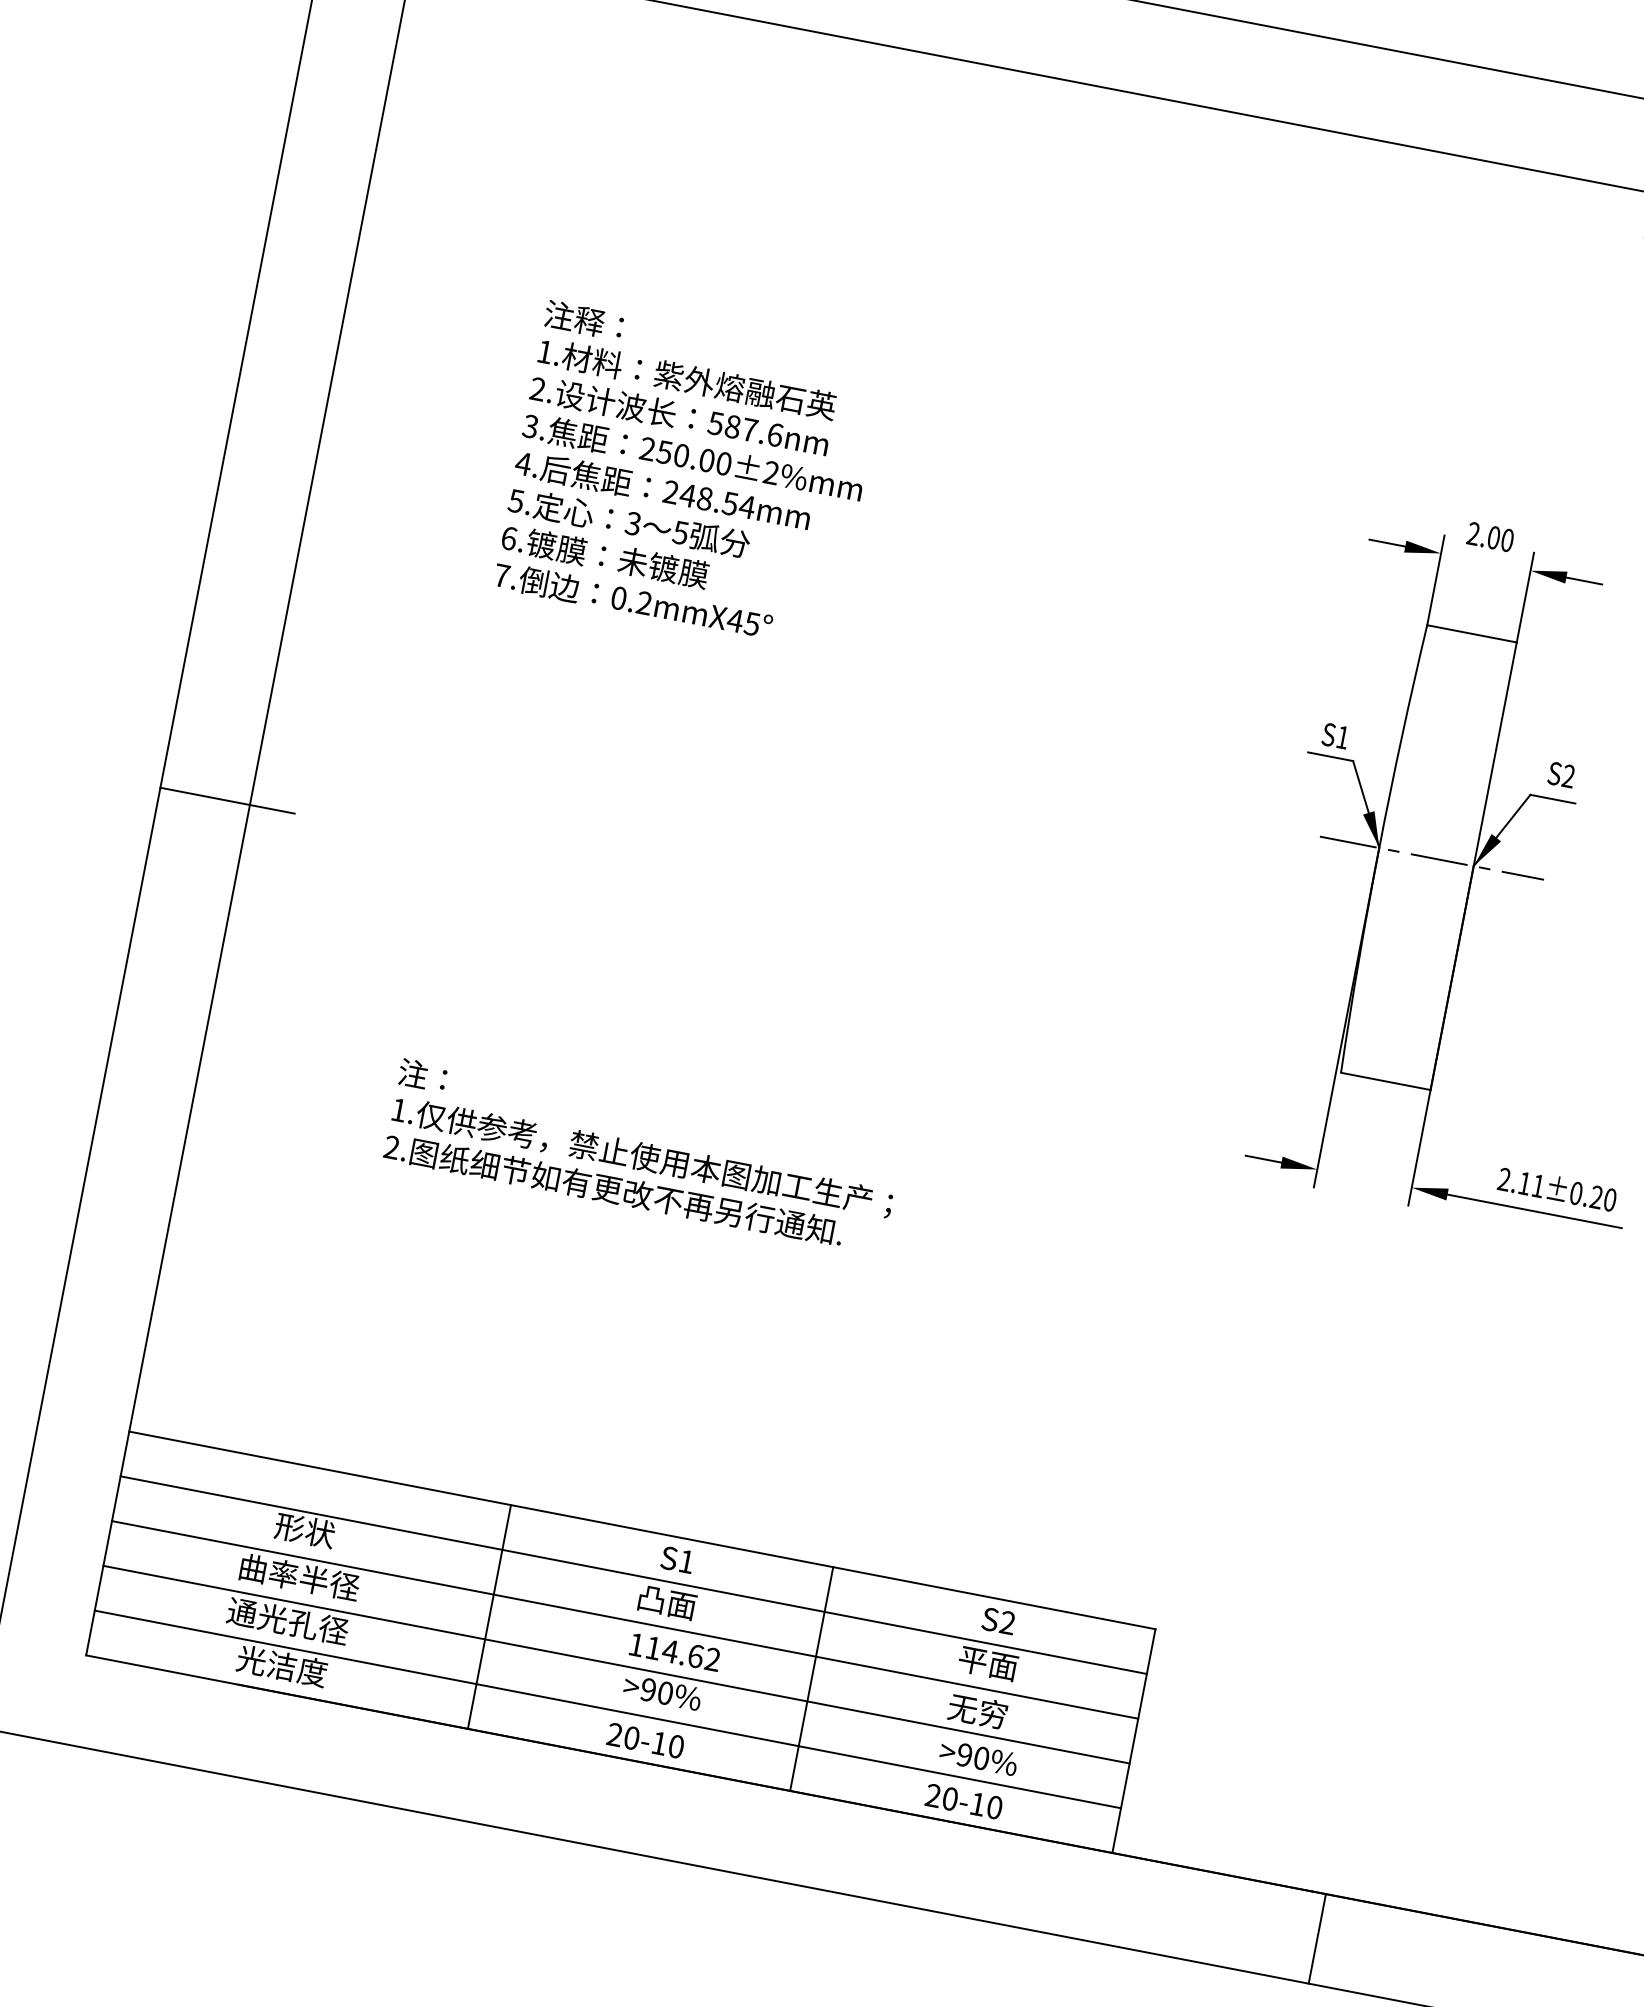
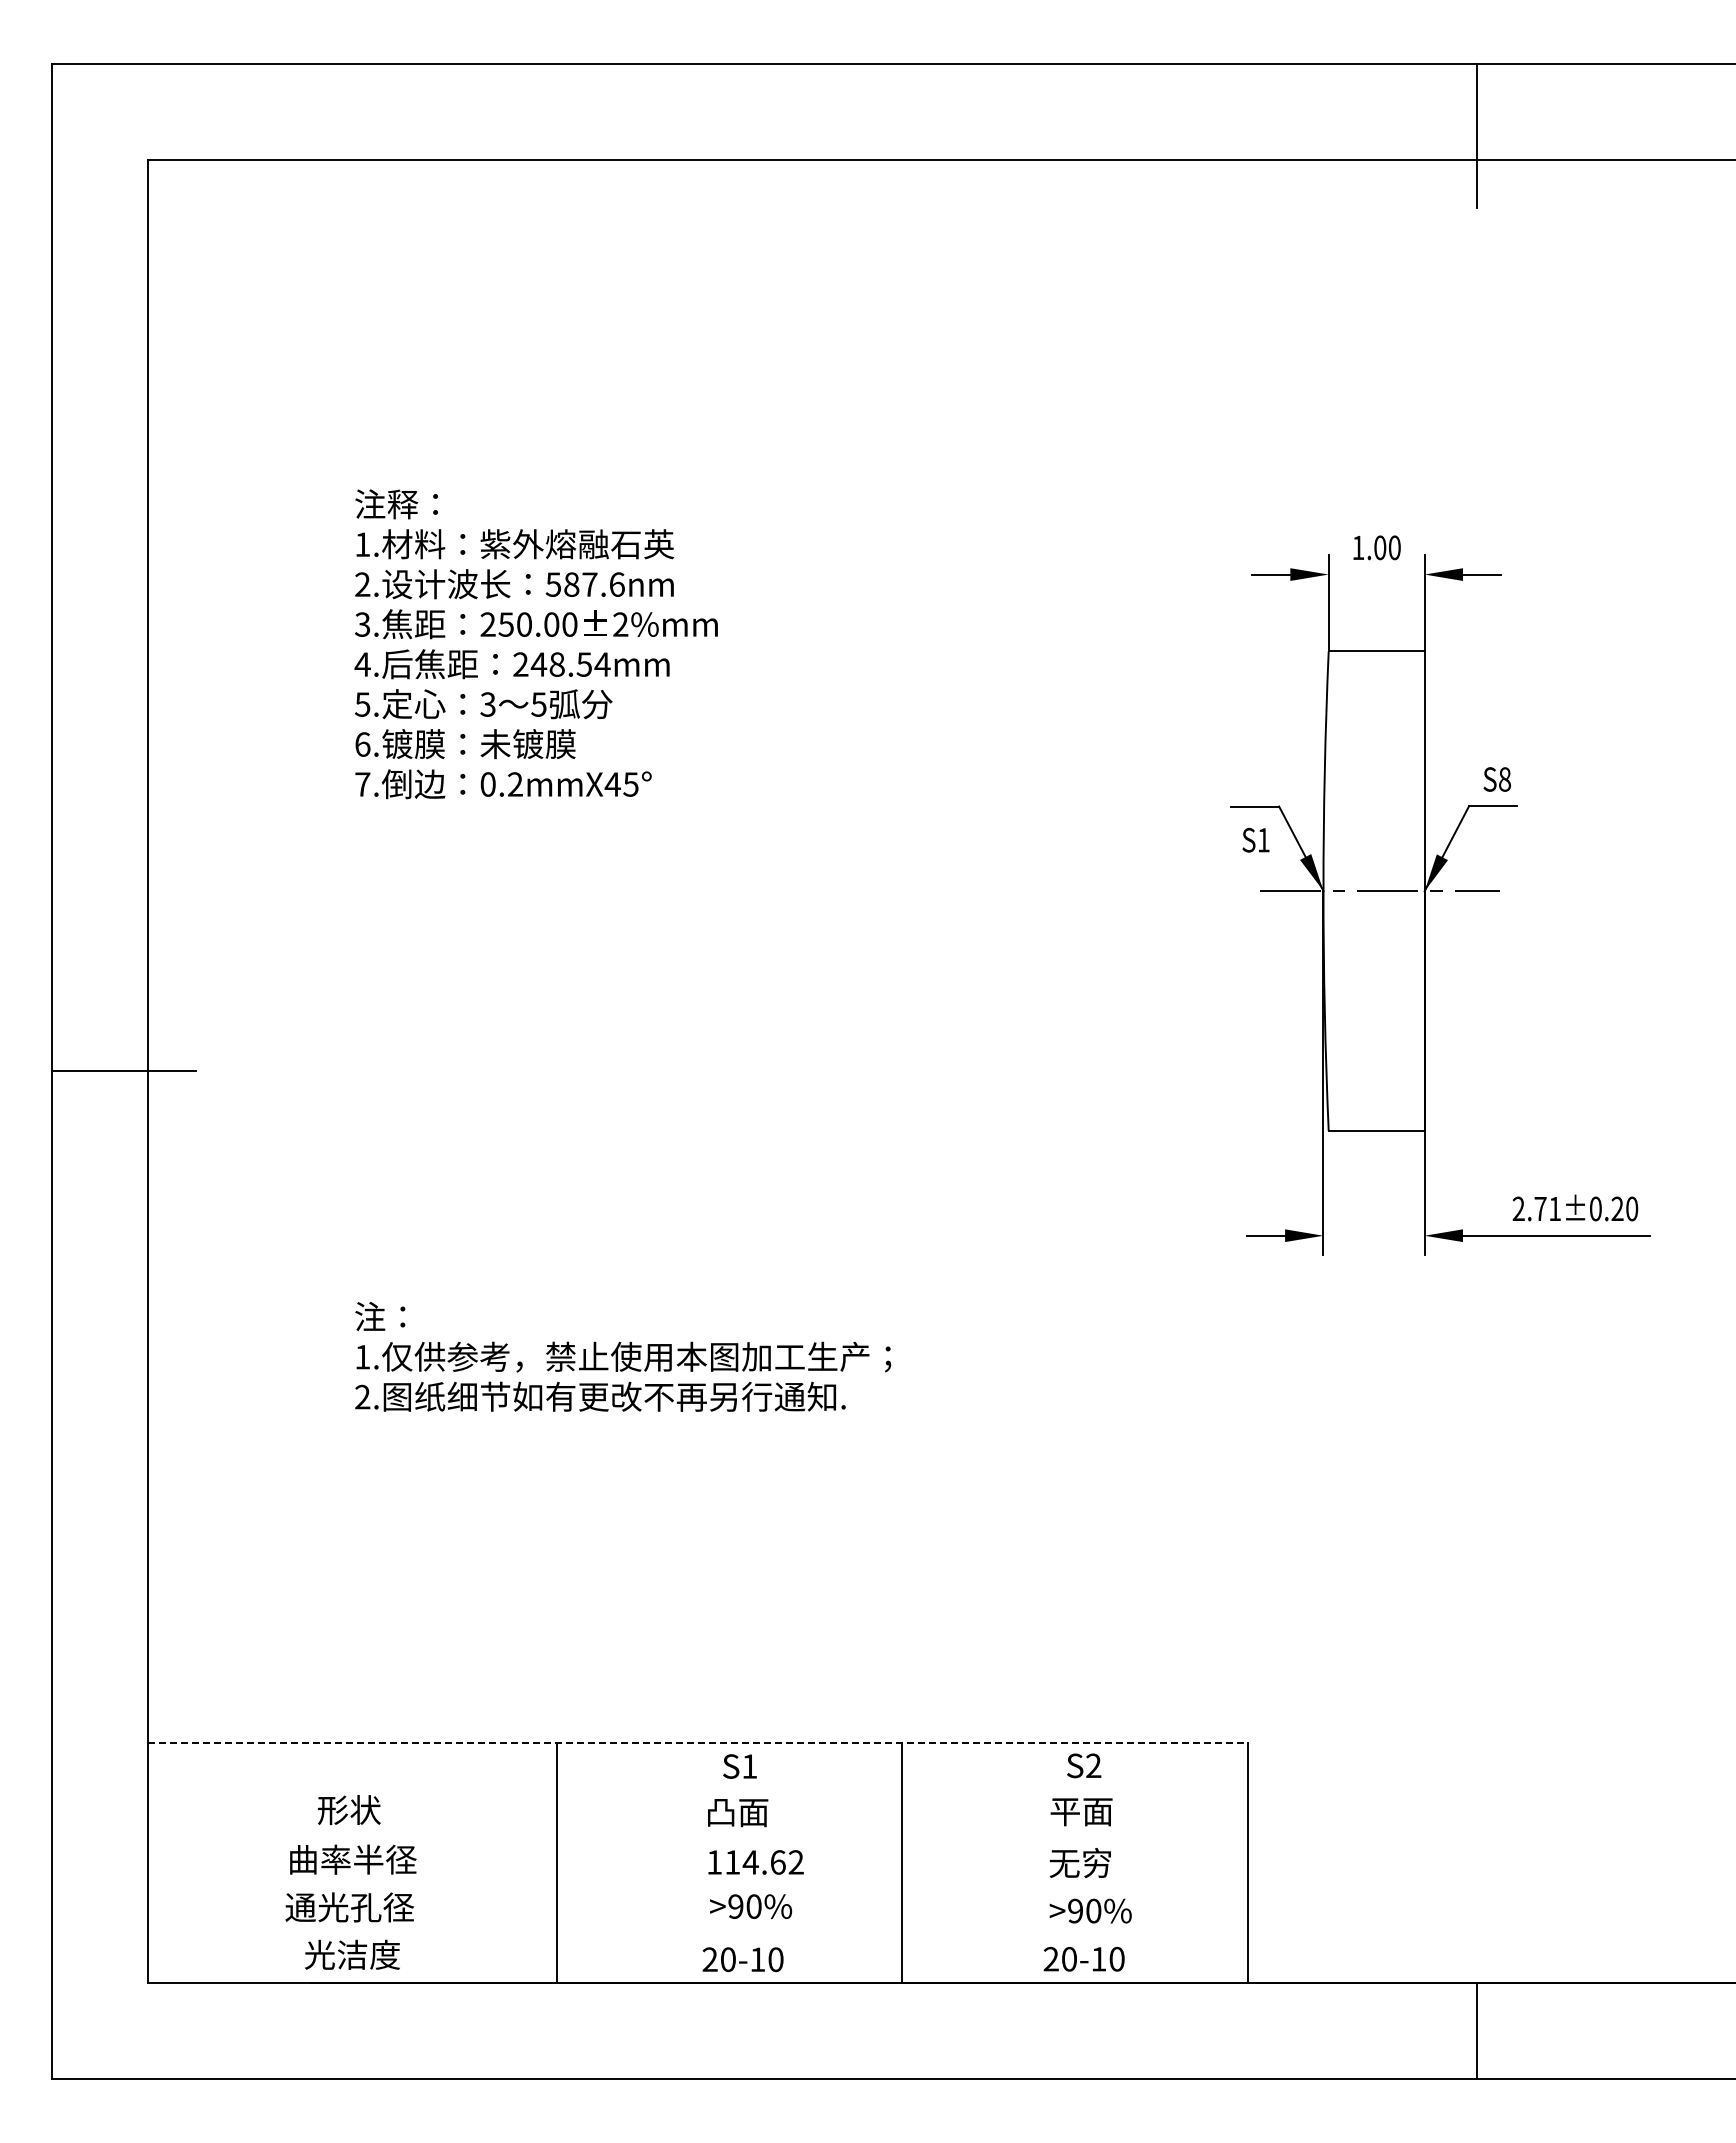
text: (1473, 533) -> (1358, 547), 2.00 -> 1.00
text: (1335, 735) -> (1255, 839), moved
text: (1569, 776) -> (1505, 779), S2 -> S8
text: (1524, 1183) -> (1540, 1208), 2.11±0.20 -> 2.71±0.20
line: (642, 1529) -> (697, 1742), solid -> dashed
line: (633, 1574) -> (697, 1790), removed
line: (624, 1619) -> (697, 1838), removed
line: (616, 1664) -> (697, 1886), removed
line: (607, 1709) -> (697, 1934), removed

